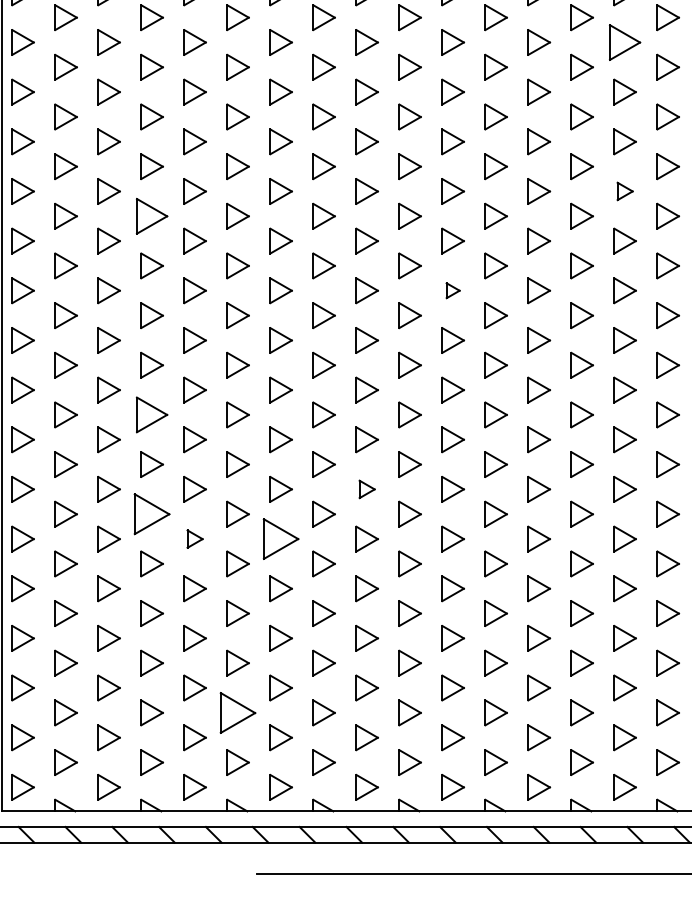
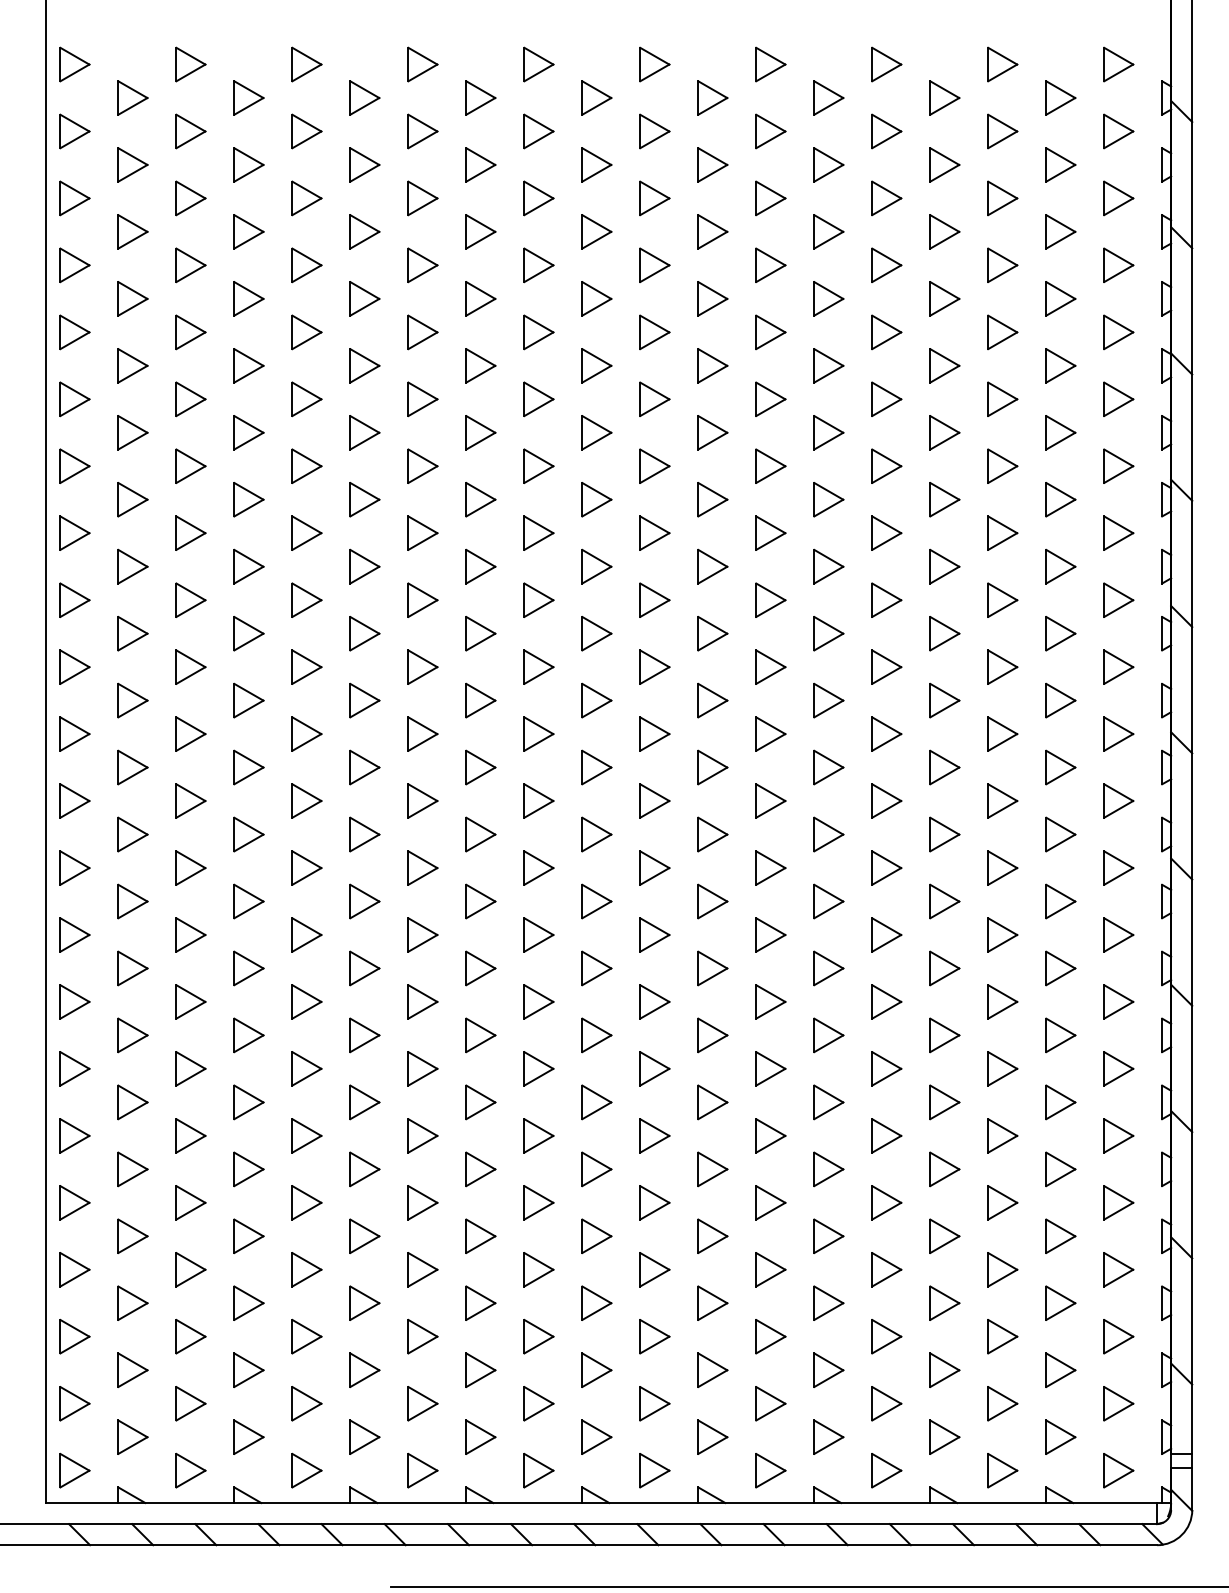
part: (624, 41) -> (886, 465), size x0.71
part: (624, 190) -> (886, 666), size x1.43
part: (151, 216) -> (248, 700), size x0.71
part: (452, 290) -> (654, 800), size x1.67
part: (151, 414) -> (248, 968), size x0.71
part: (366, 489) -> (538, 1068), size x1.43
part: (151, 514) -> (248, 1102), size x0.62
part: (194, 538) -> (306, 1135), size x1.43
part: (280, 538) -> (422, 1135), size x0.62
part: (237, 712) -> (364, 1369), size x0.62

